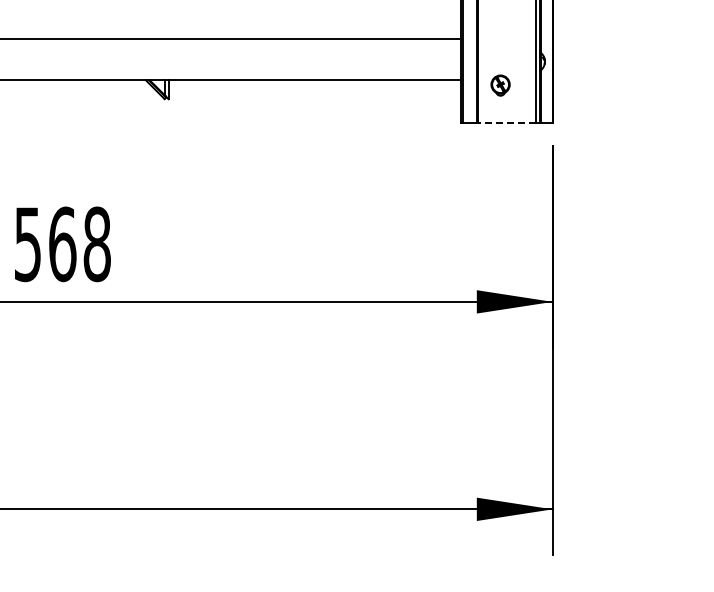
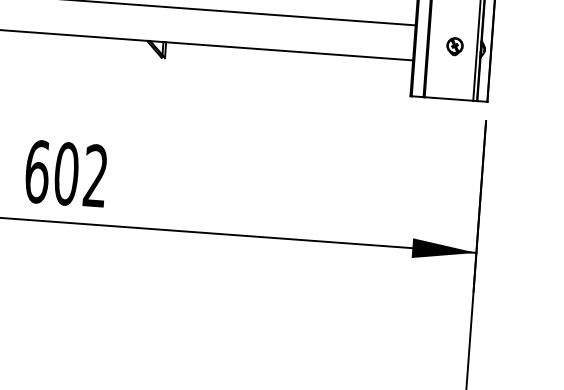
part: (500, 85) -> (454, 46), moved
line: (507, 122) -> (449, 98), dashed -> solid
text: (62, 244) -> (66, 174), 568 -> 602

